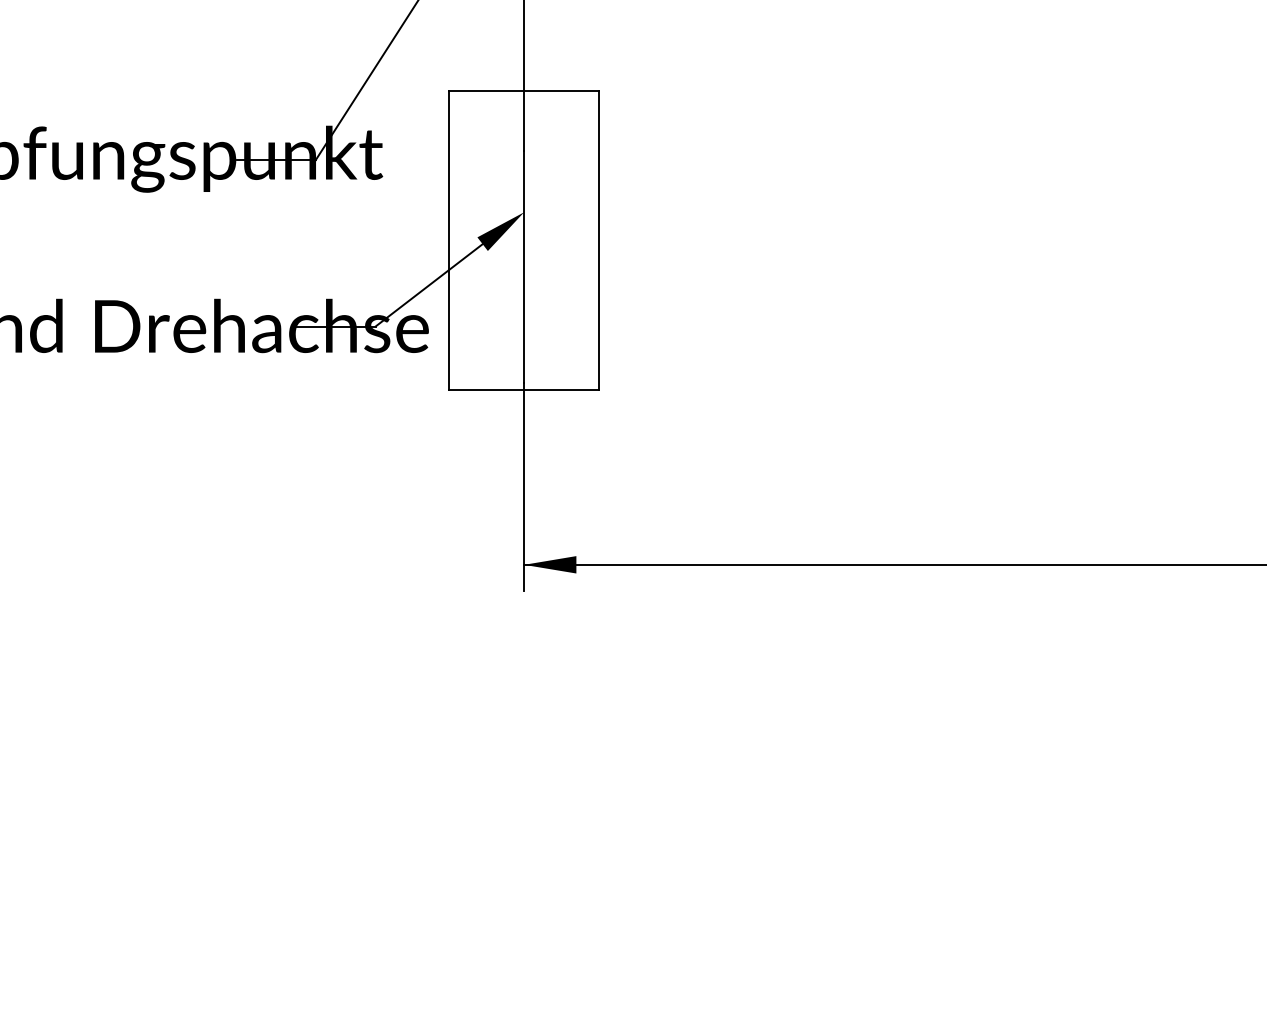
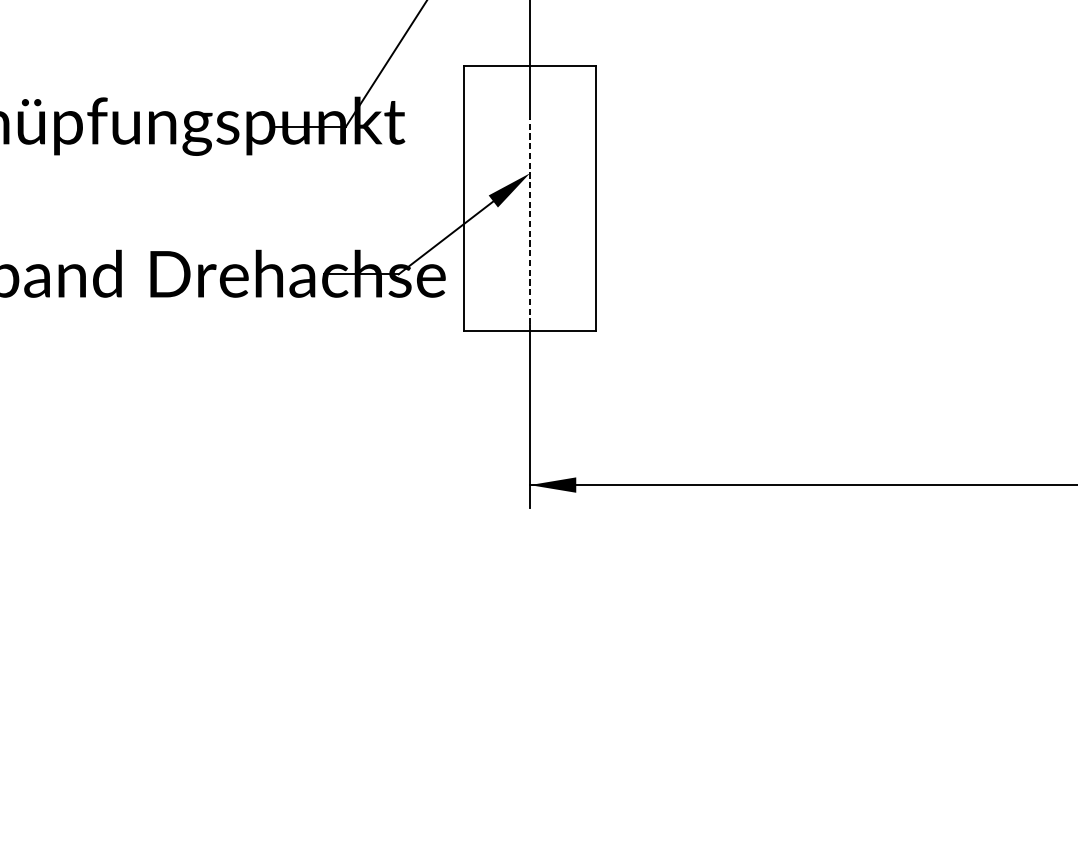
line: (524, 266) -> (530, 221), solid -> dashed

